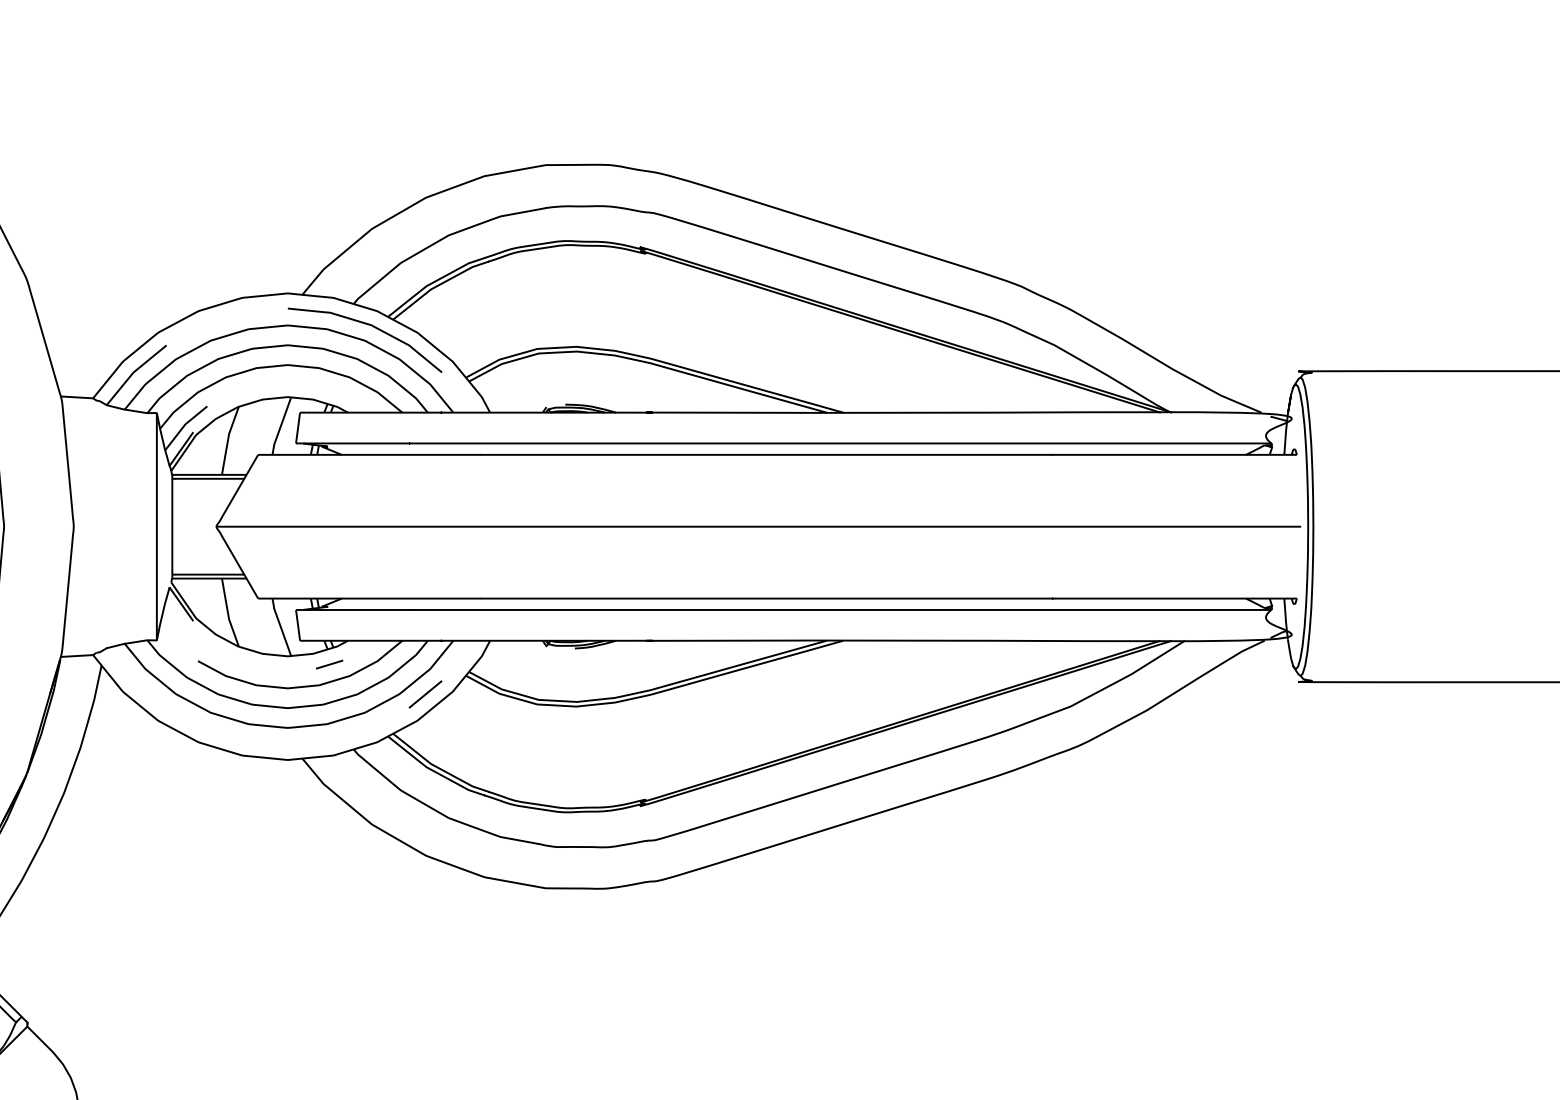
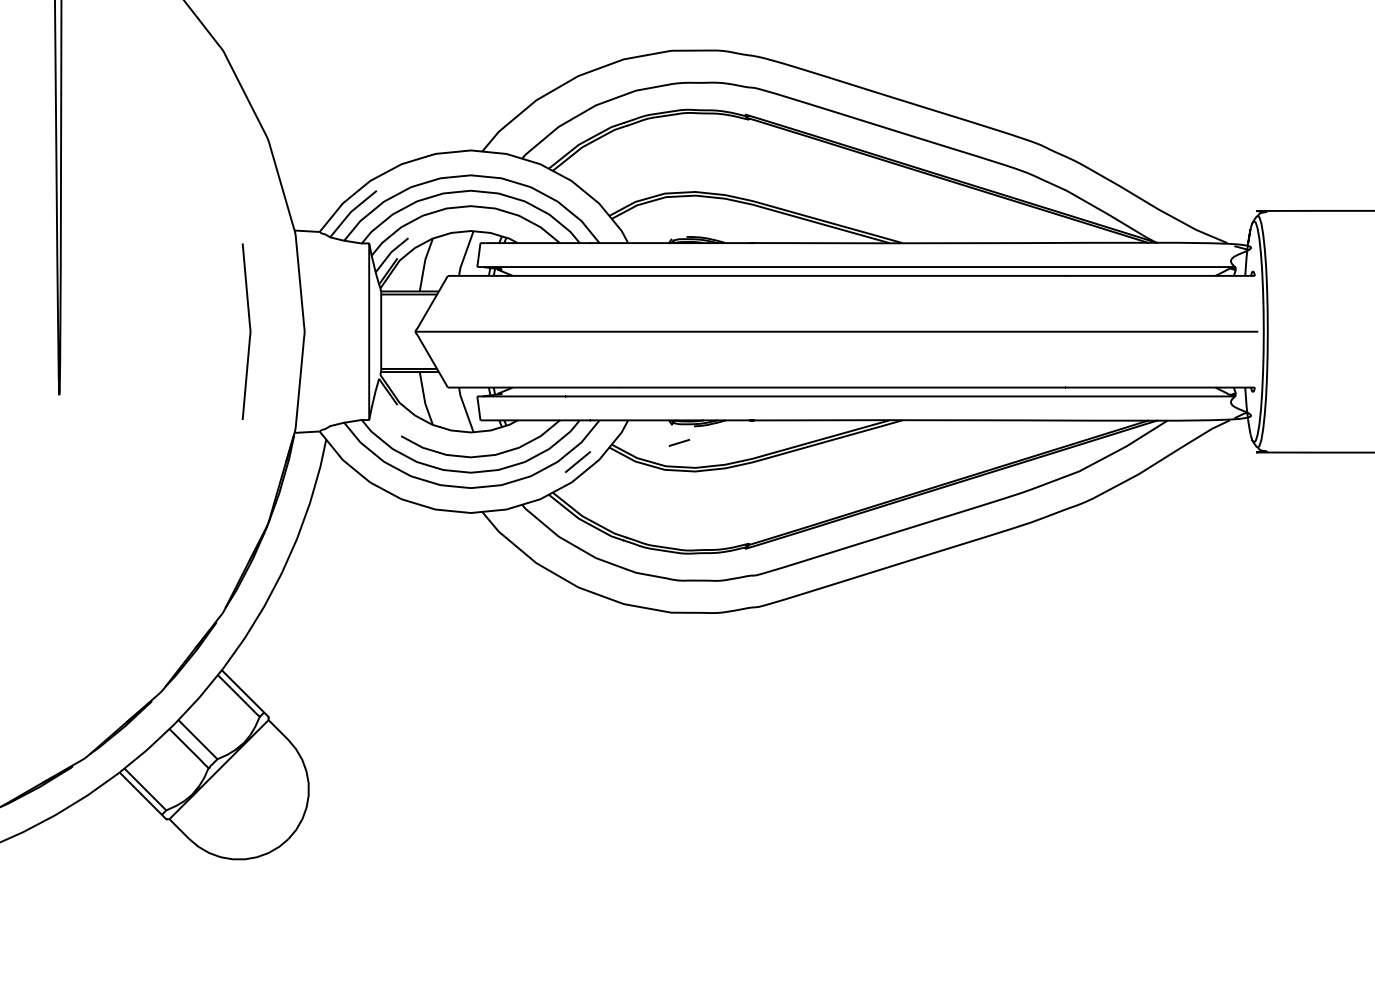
curve: (373, 328) -> (537, 177), removed
line: (328, 664) -> (678, 442), moved

